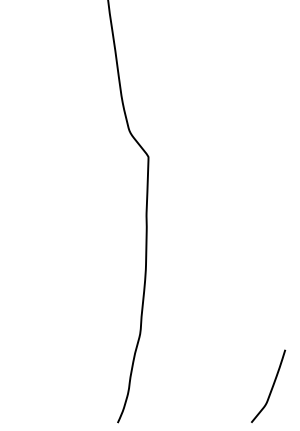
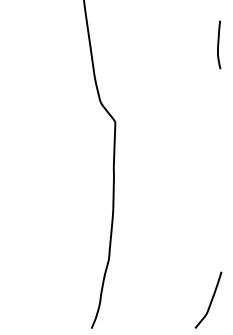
curve: (282, 57) -> (219, 44), added

